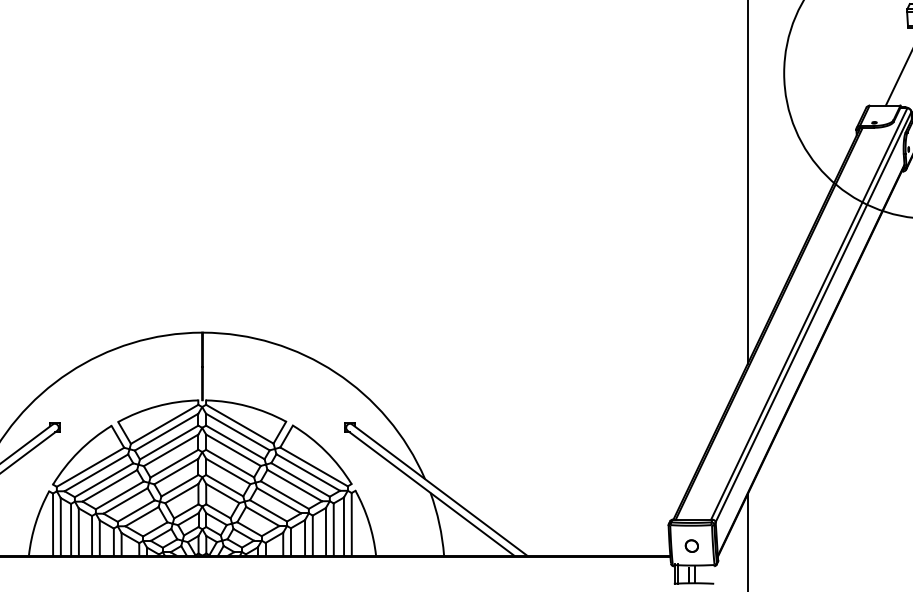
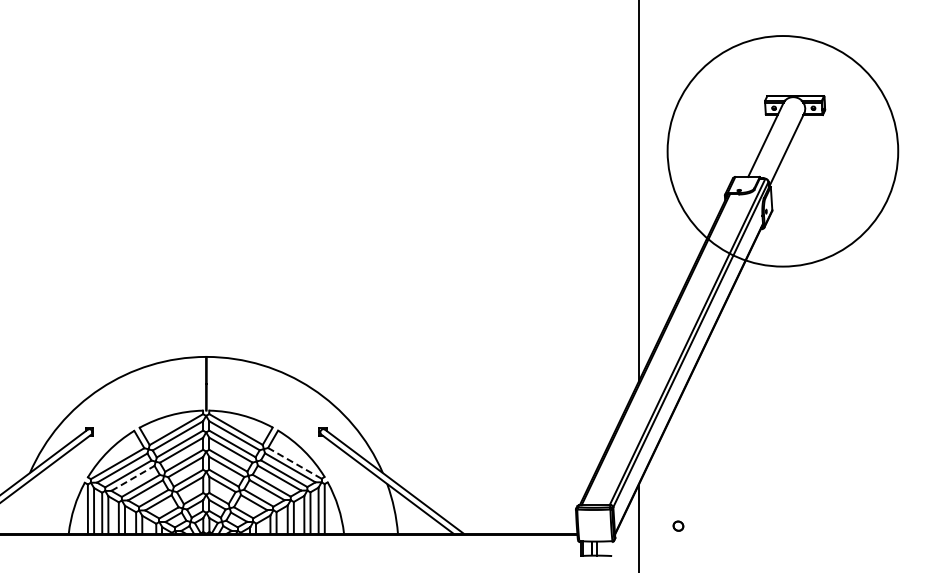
line: (313, 467) -> (294, 463), solid -> dashed
line: (110, 485) -> (133, 478), solid -> dashed
part: (691, 545) -> (678, 525), moved

